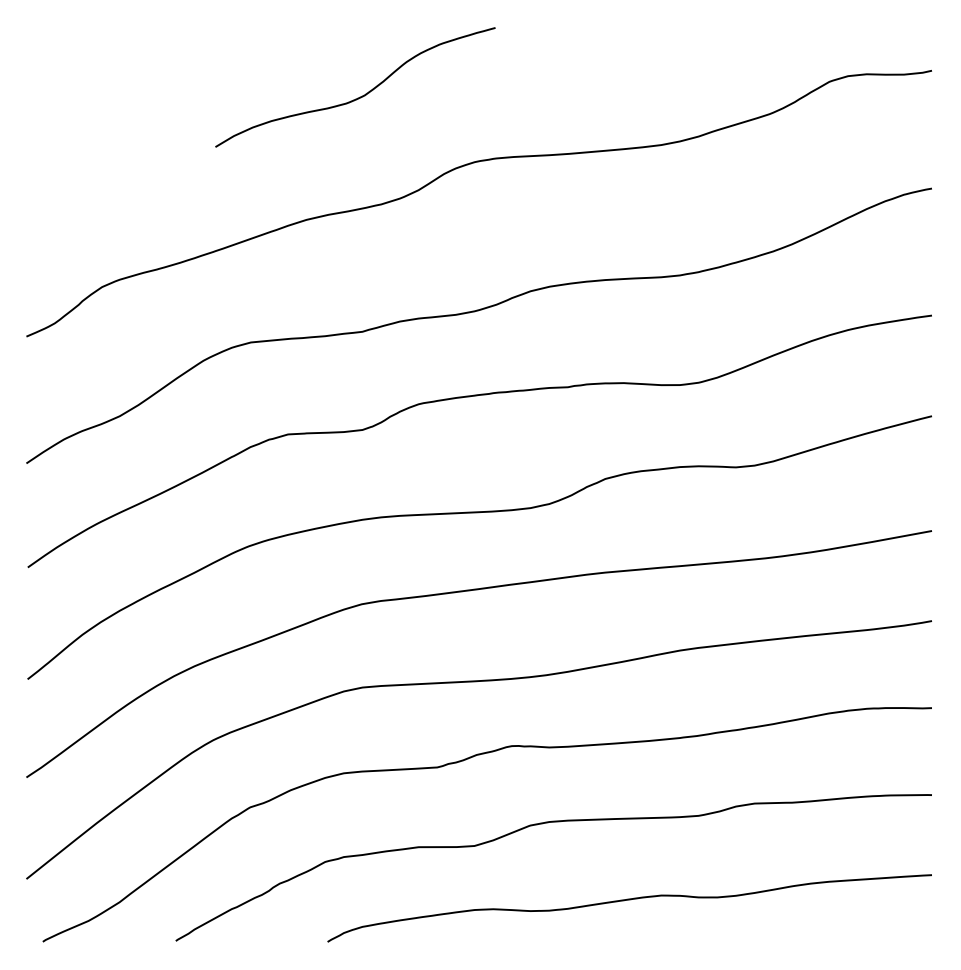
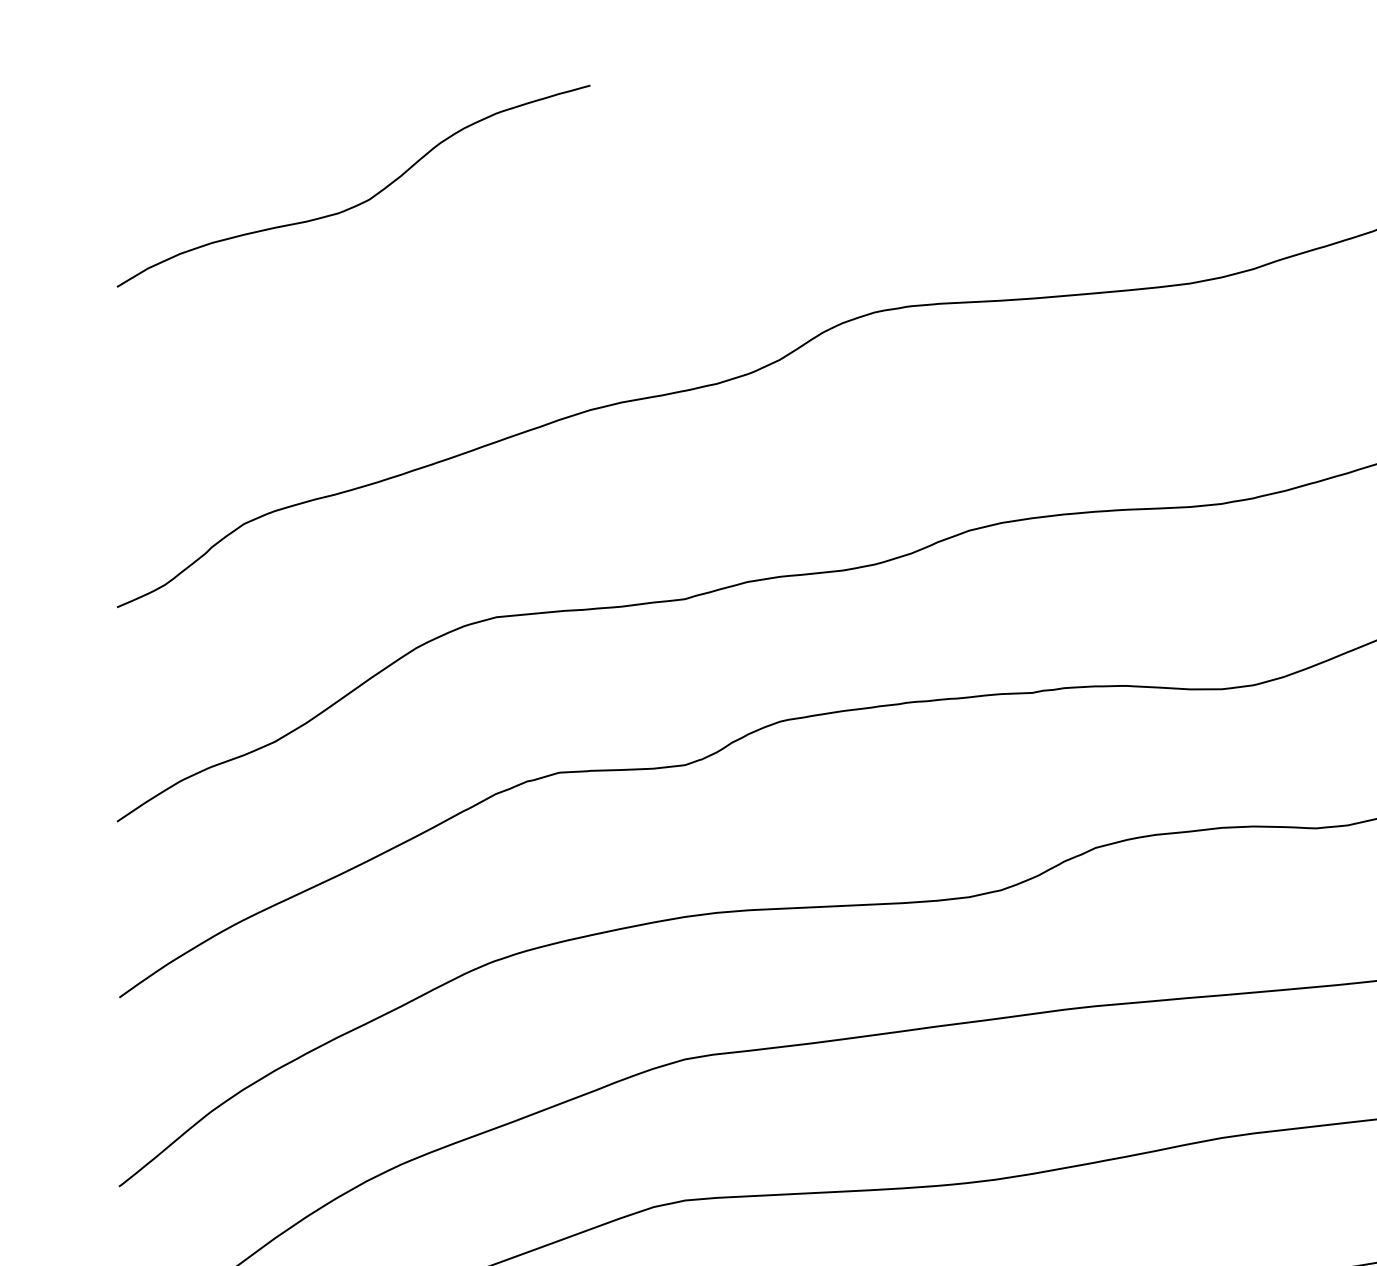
curve: (357, 97) -> (357, 203), moved

